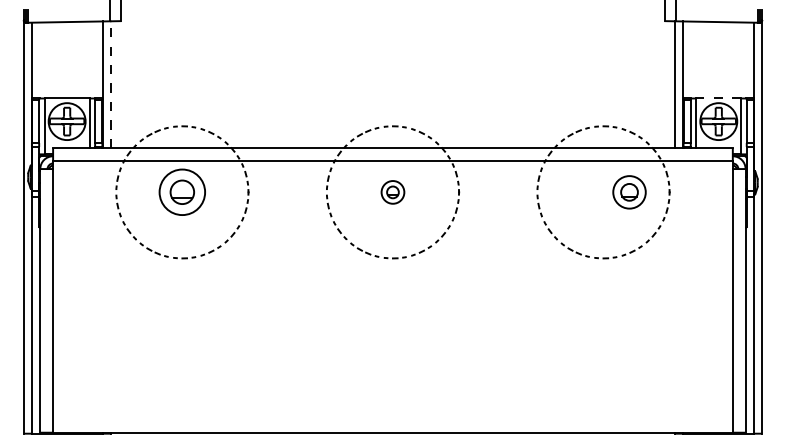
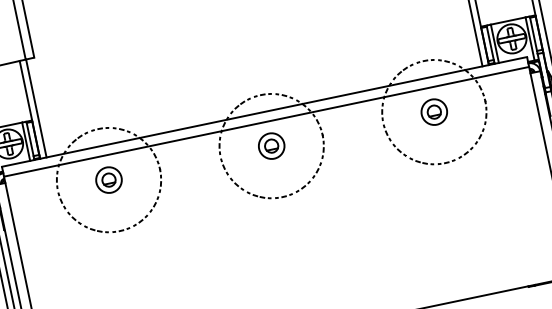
line: (110, 84) -> (36, 108), dashed -> solid
line: (718, 98) -> (508, 21), dashed -> solid
part: (182, 192) -> (109, 180), size x0.71
part: (392, 192) -> (271, 146), size x1.43
part: (629, 192) -> (434, 112), moved

